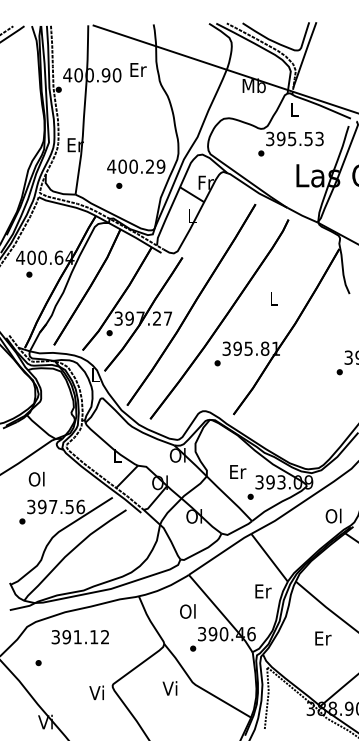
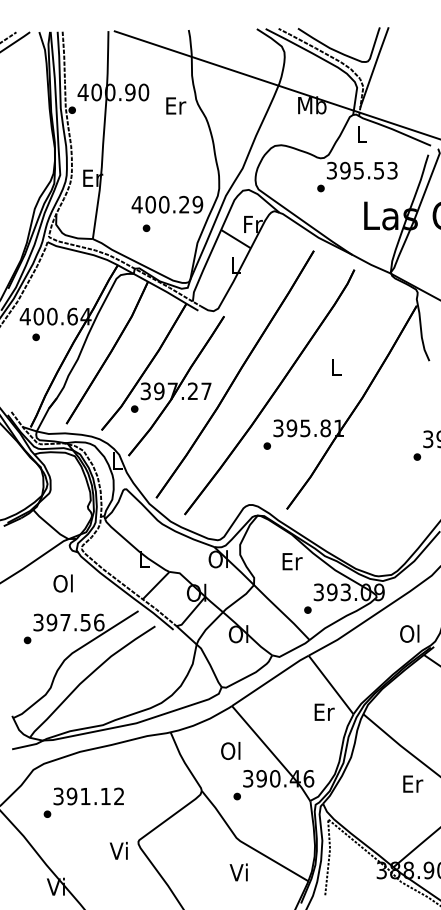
text: (138, 69) -> (176, 105), moved
text: (238, 471) -> (292, 561), moved
text: (36, 479) -> (62, 583), moved
text: (263, 590) -> (324, 711), moved
text: (80, 637) -> (88, 796), moved
text: (323, 637) -> (413, 783), moved
text: (169, 688) -> (238, 872), moved

